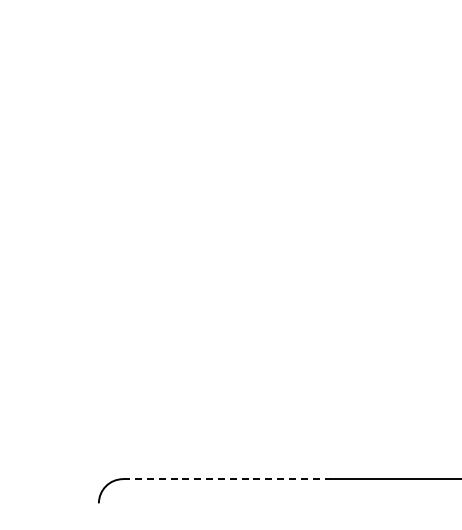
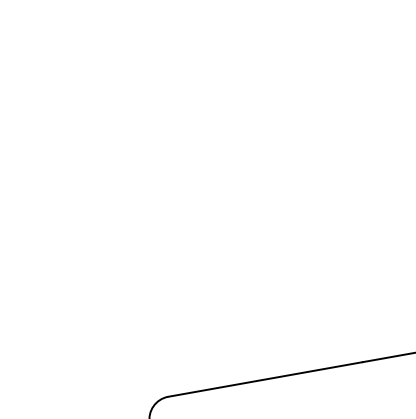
line: (227, 479) -> (265, 379), dashed -> solid

